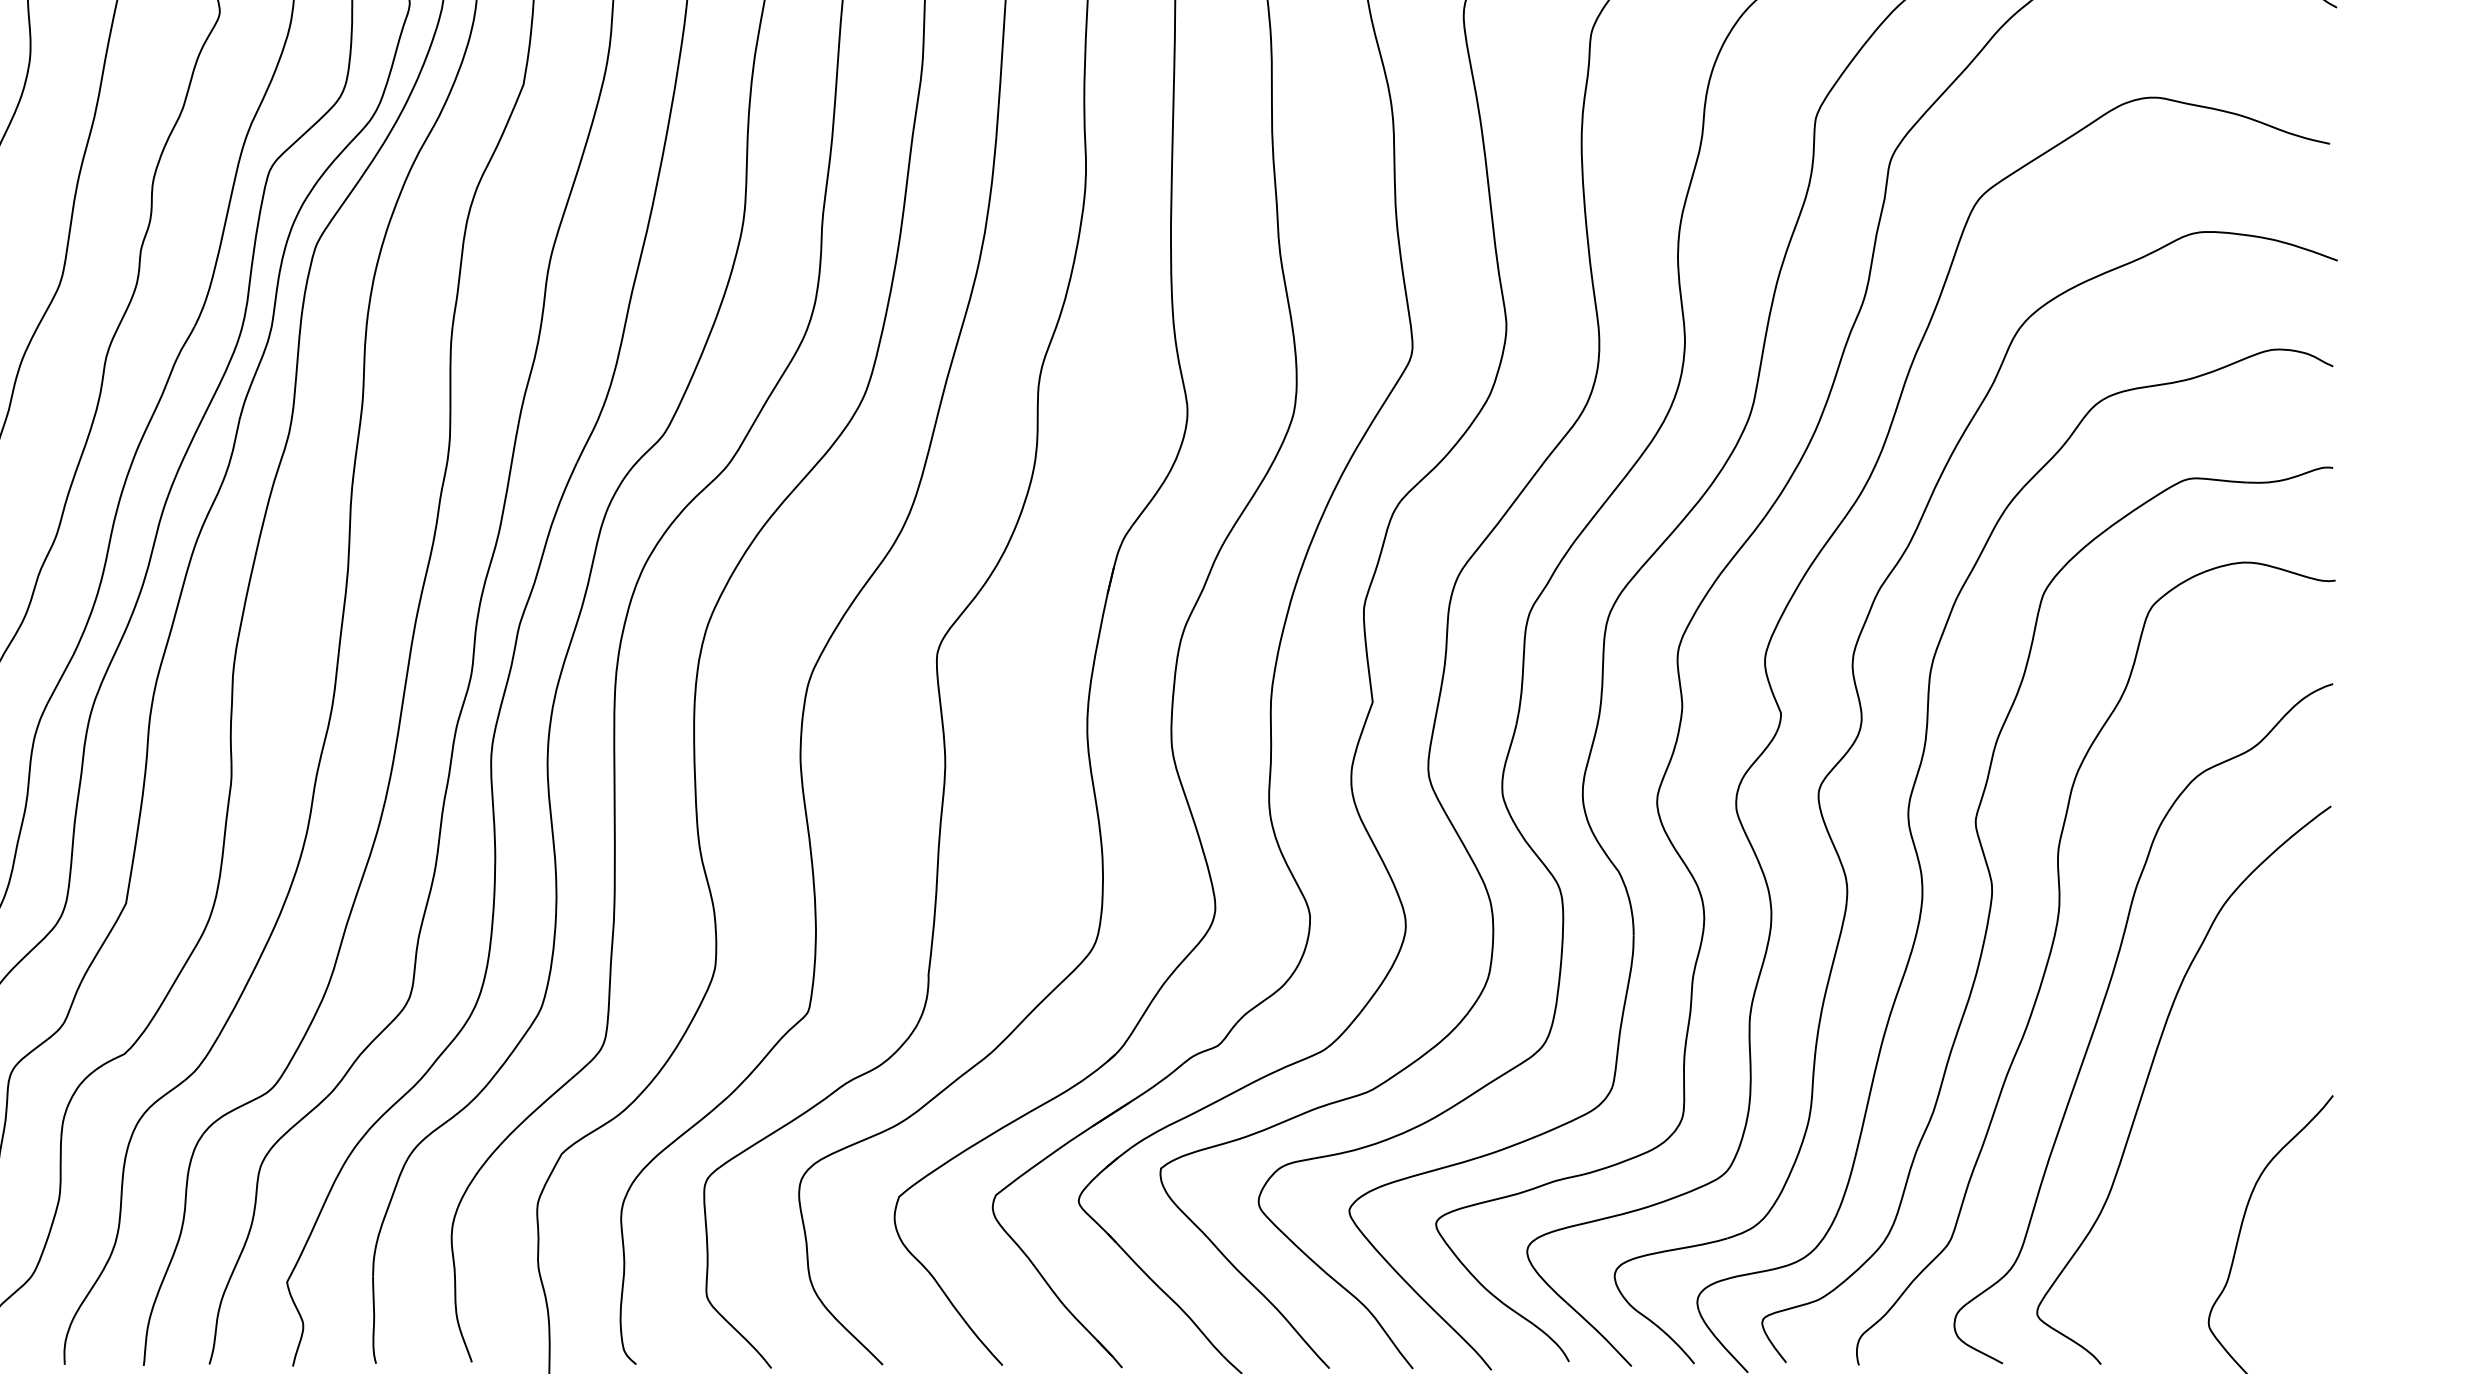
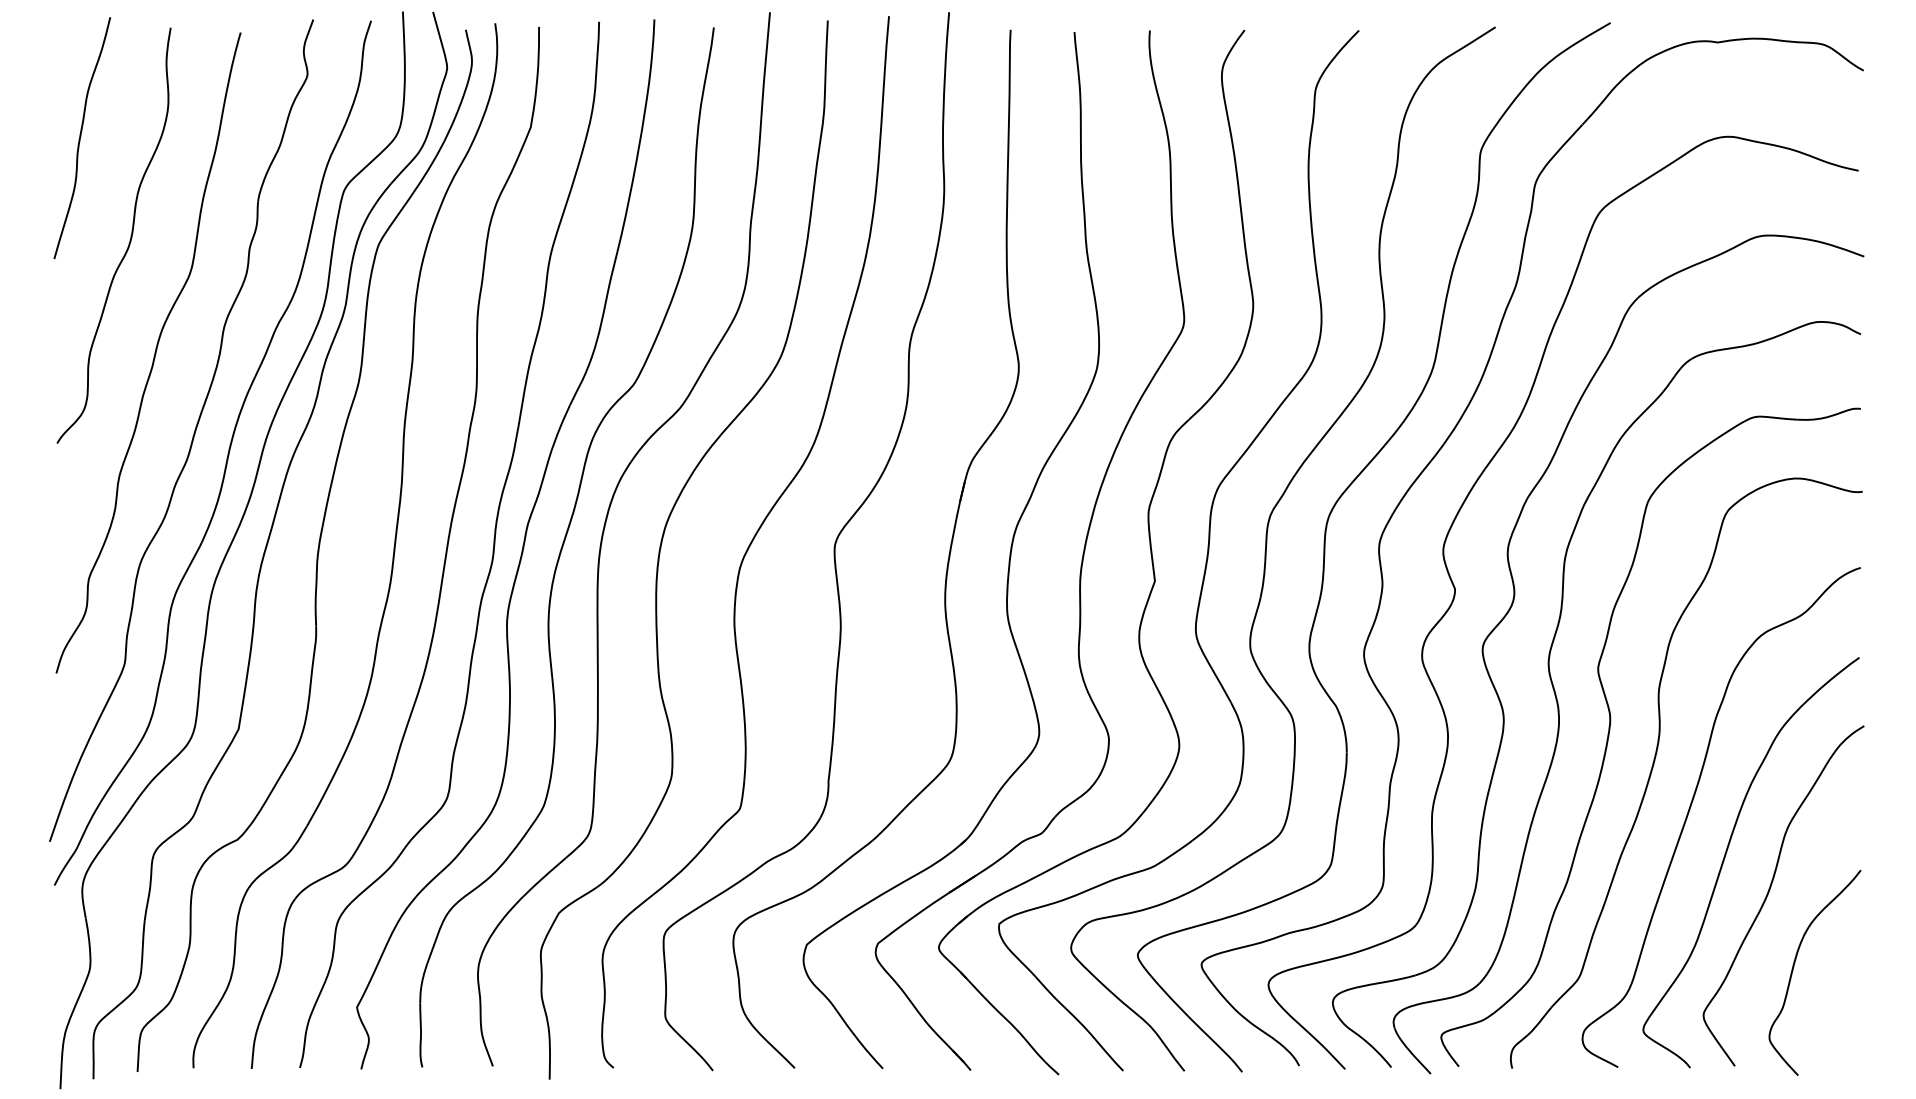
curve: (2210, 1123) -> (1770, 890), added

